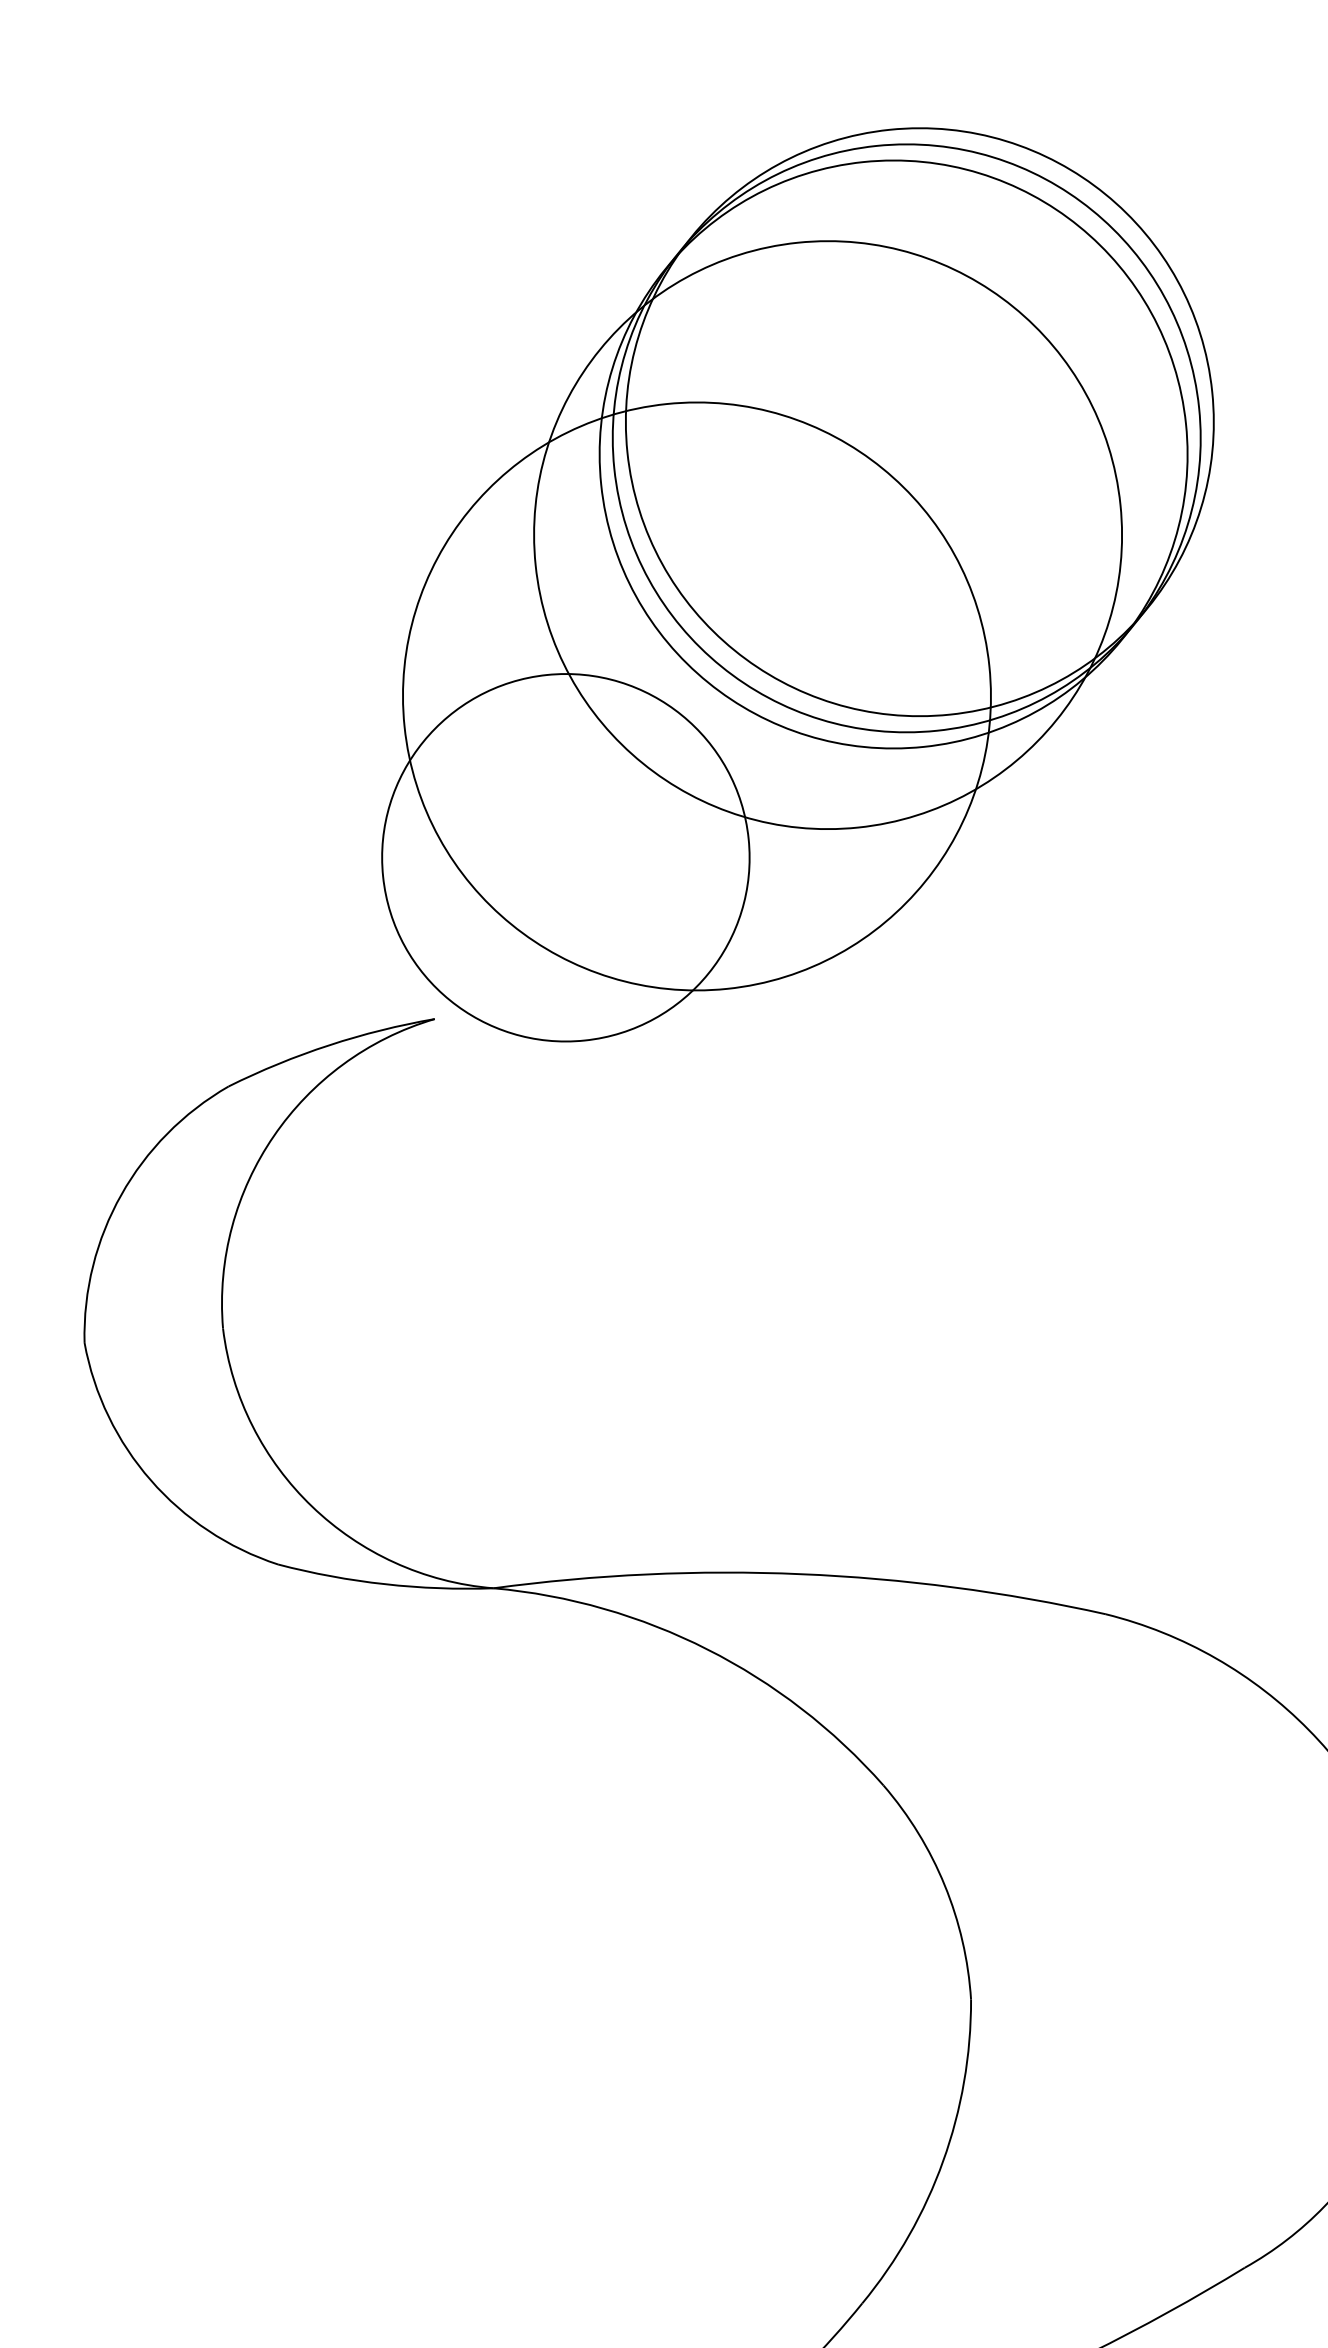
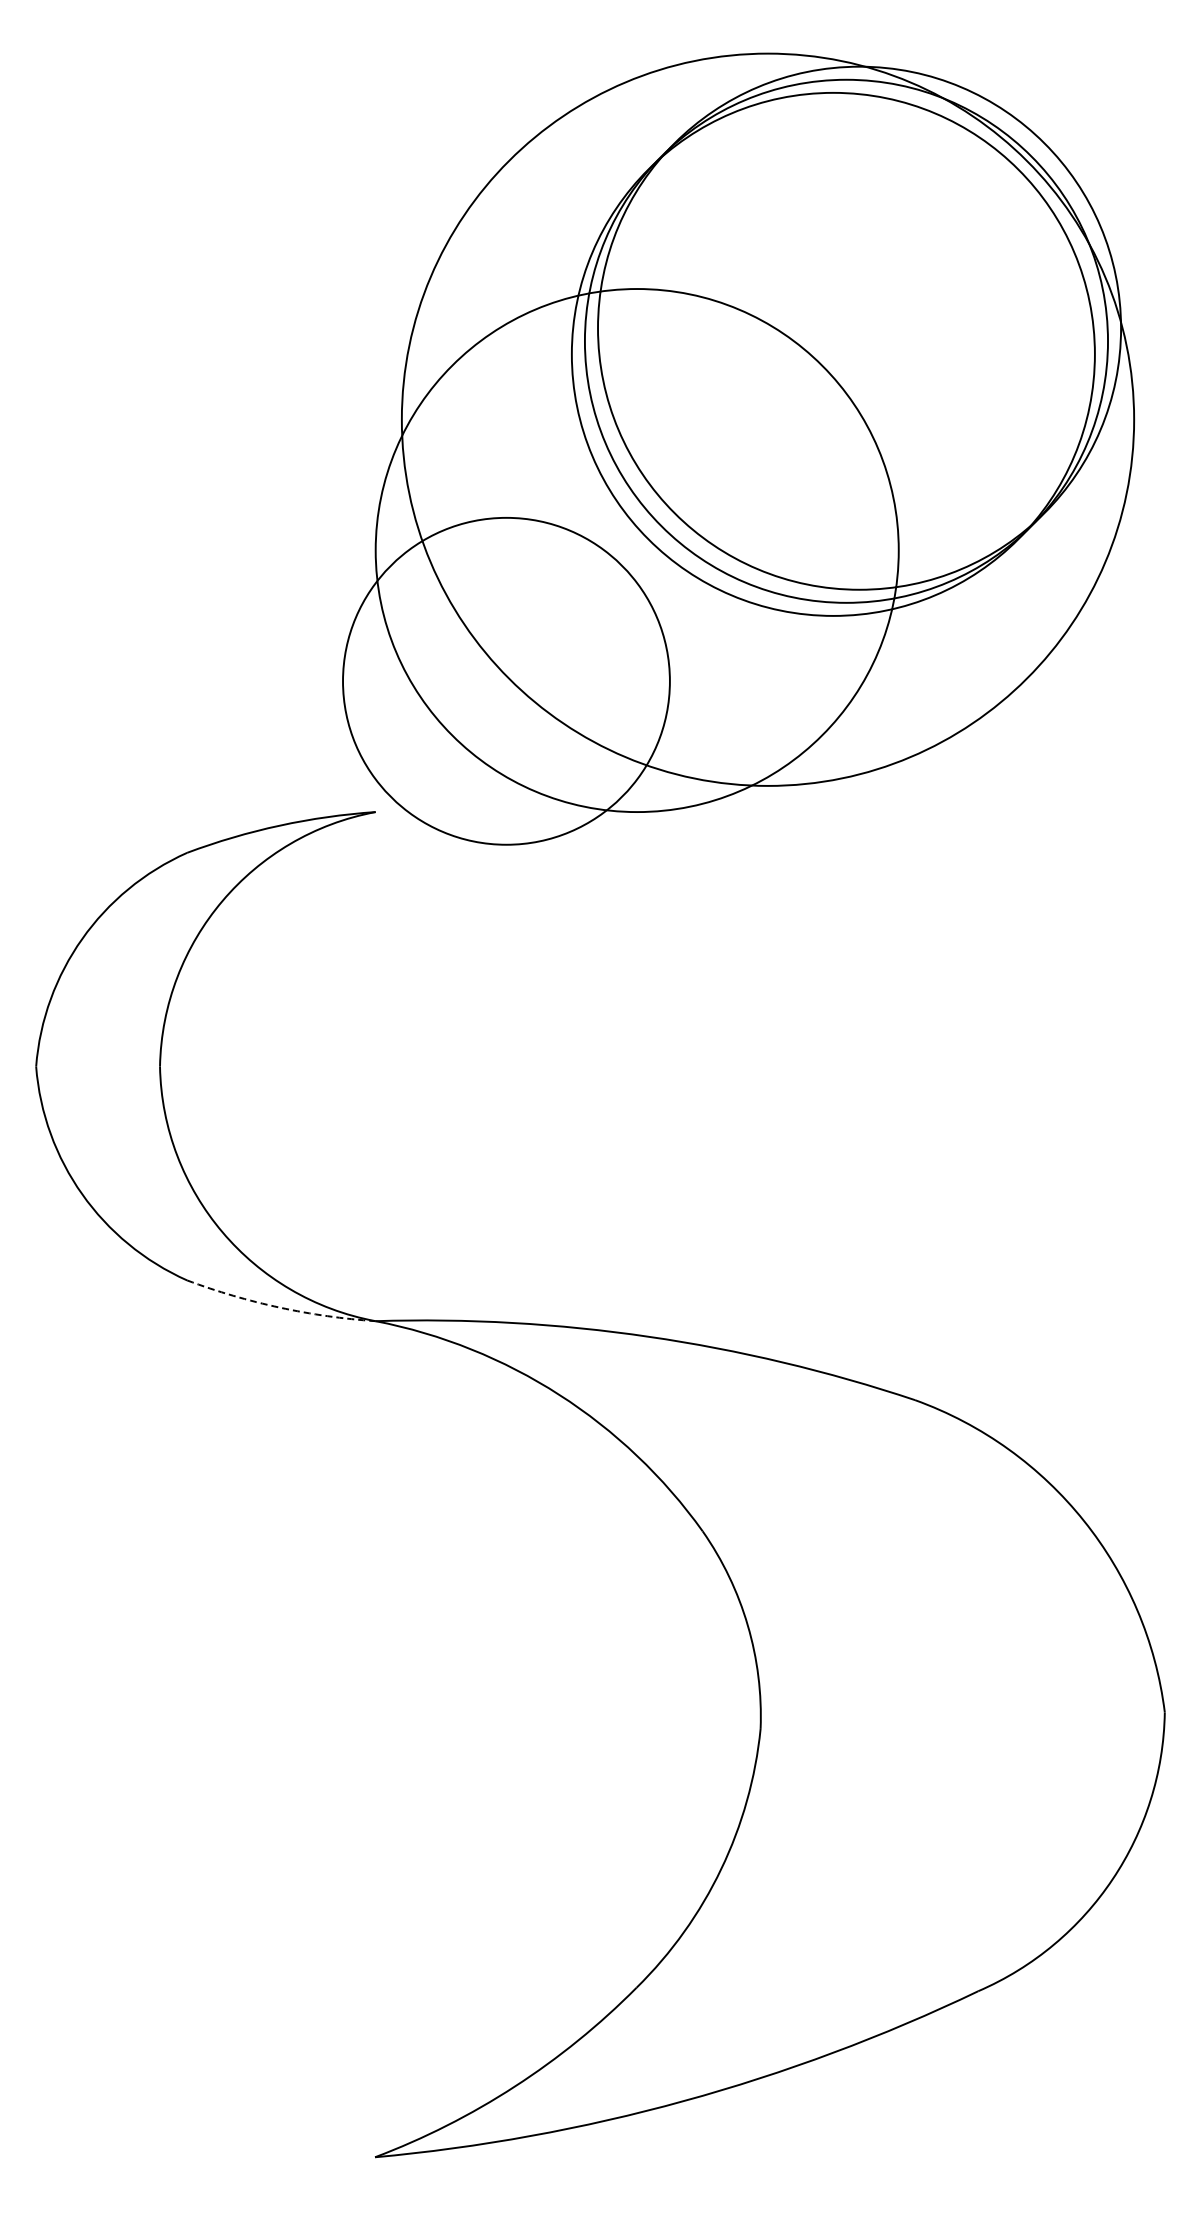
circle: (827, 534) -> (767, 419), size x1.4
arc: (384, 1584) -> (279, 1307), solid -> dashed

